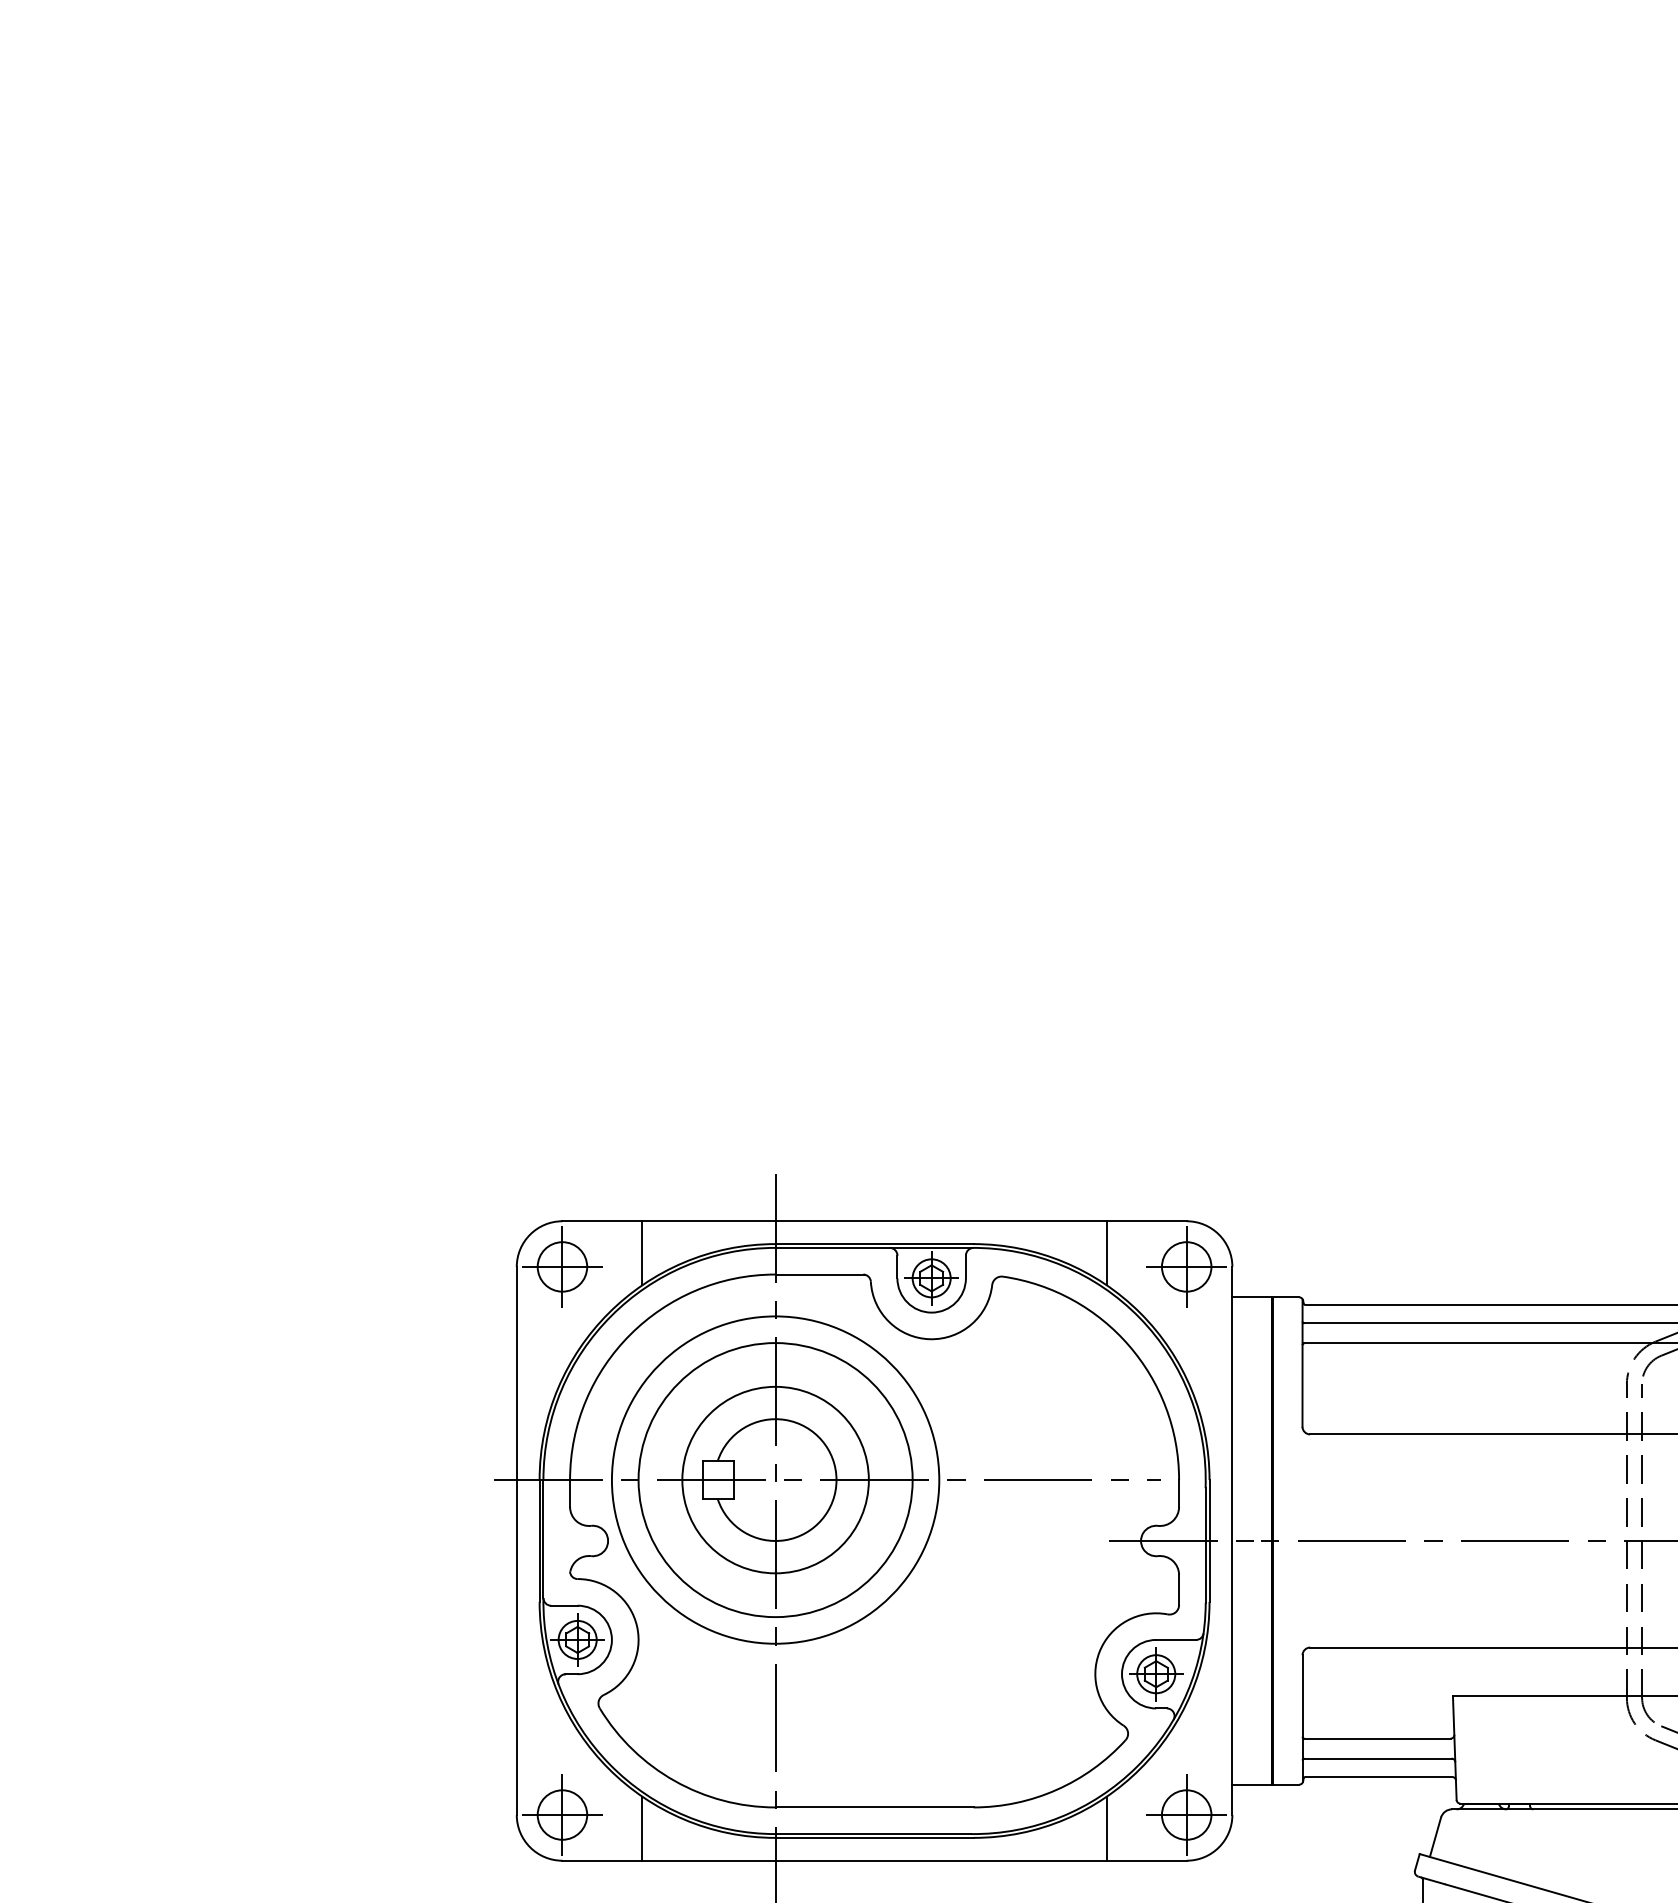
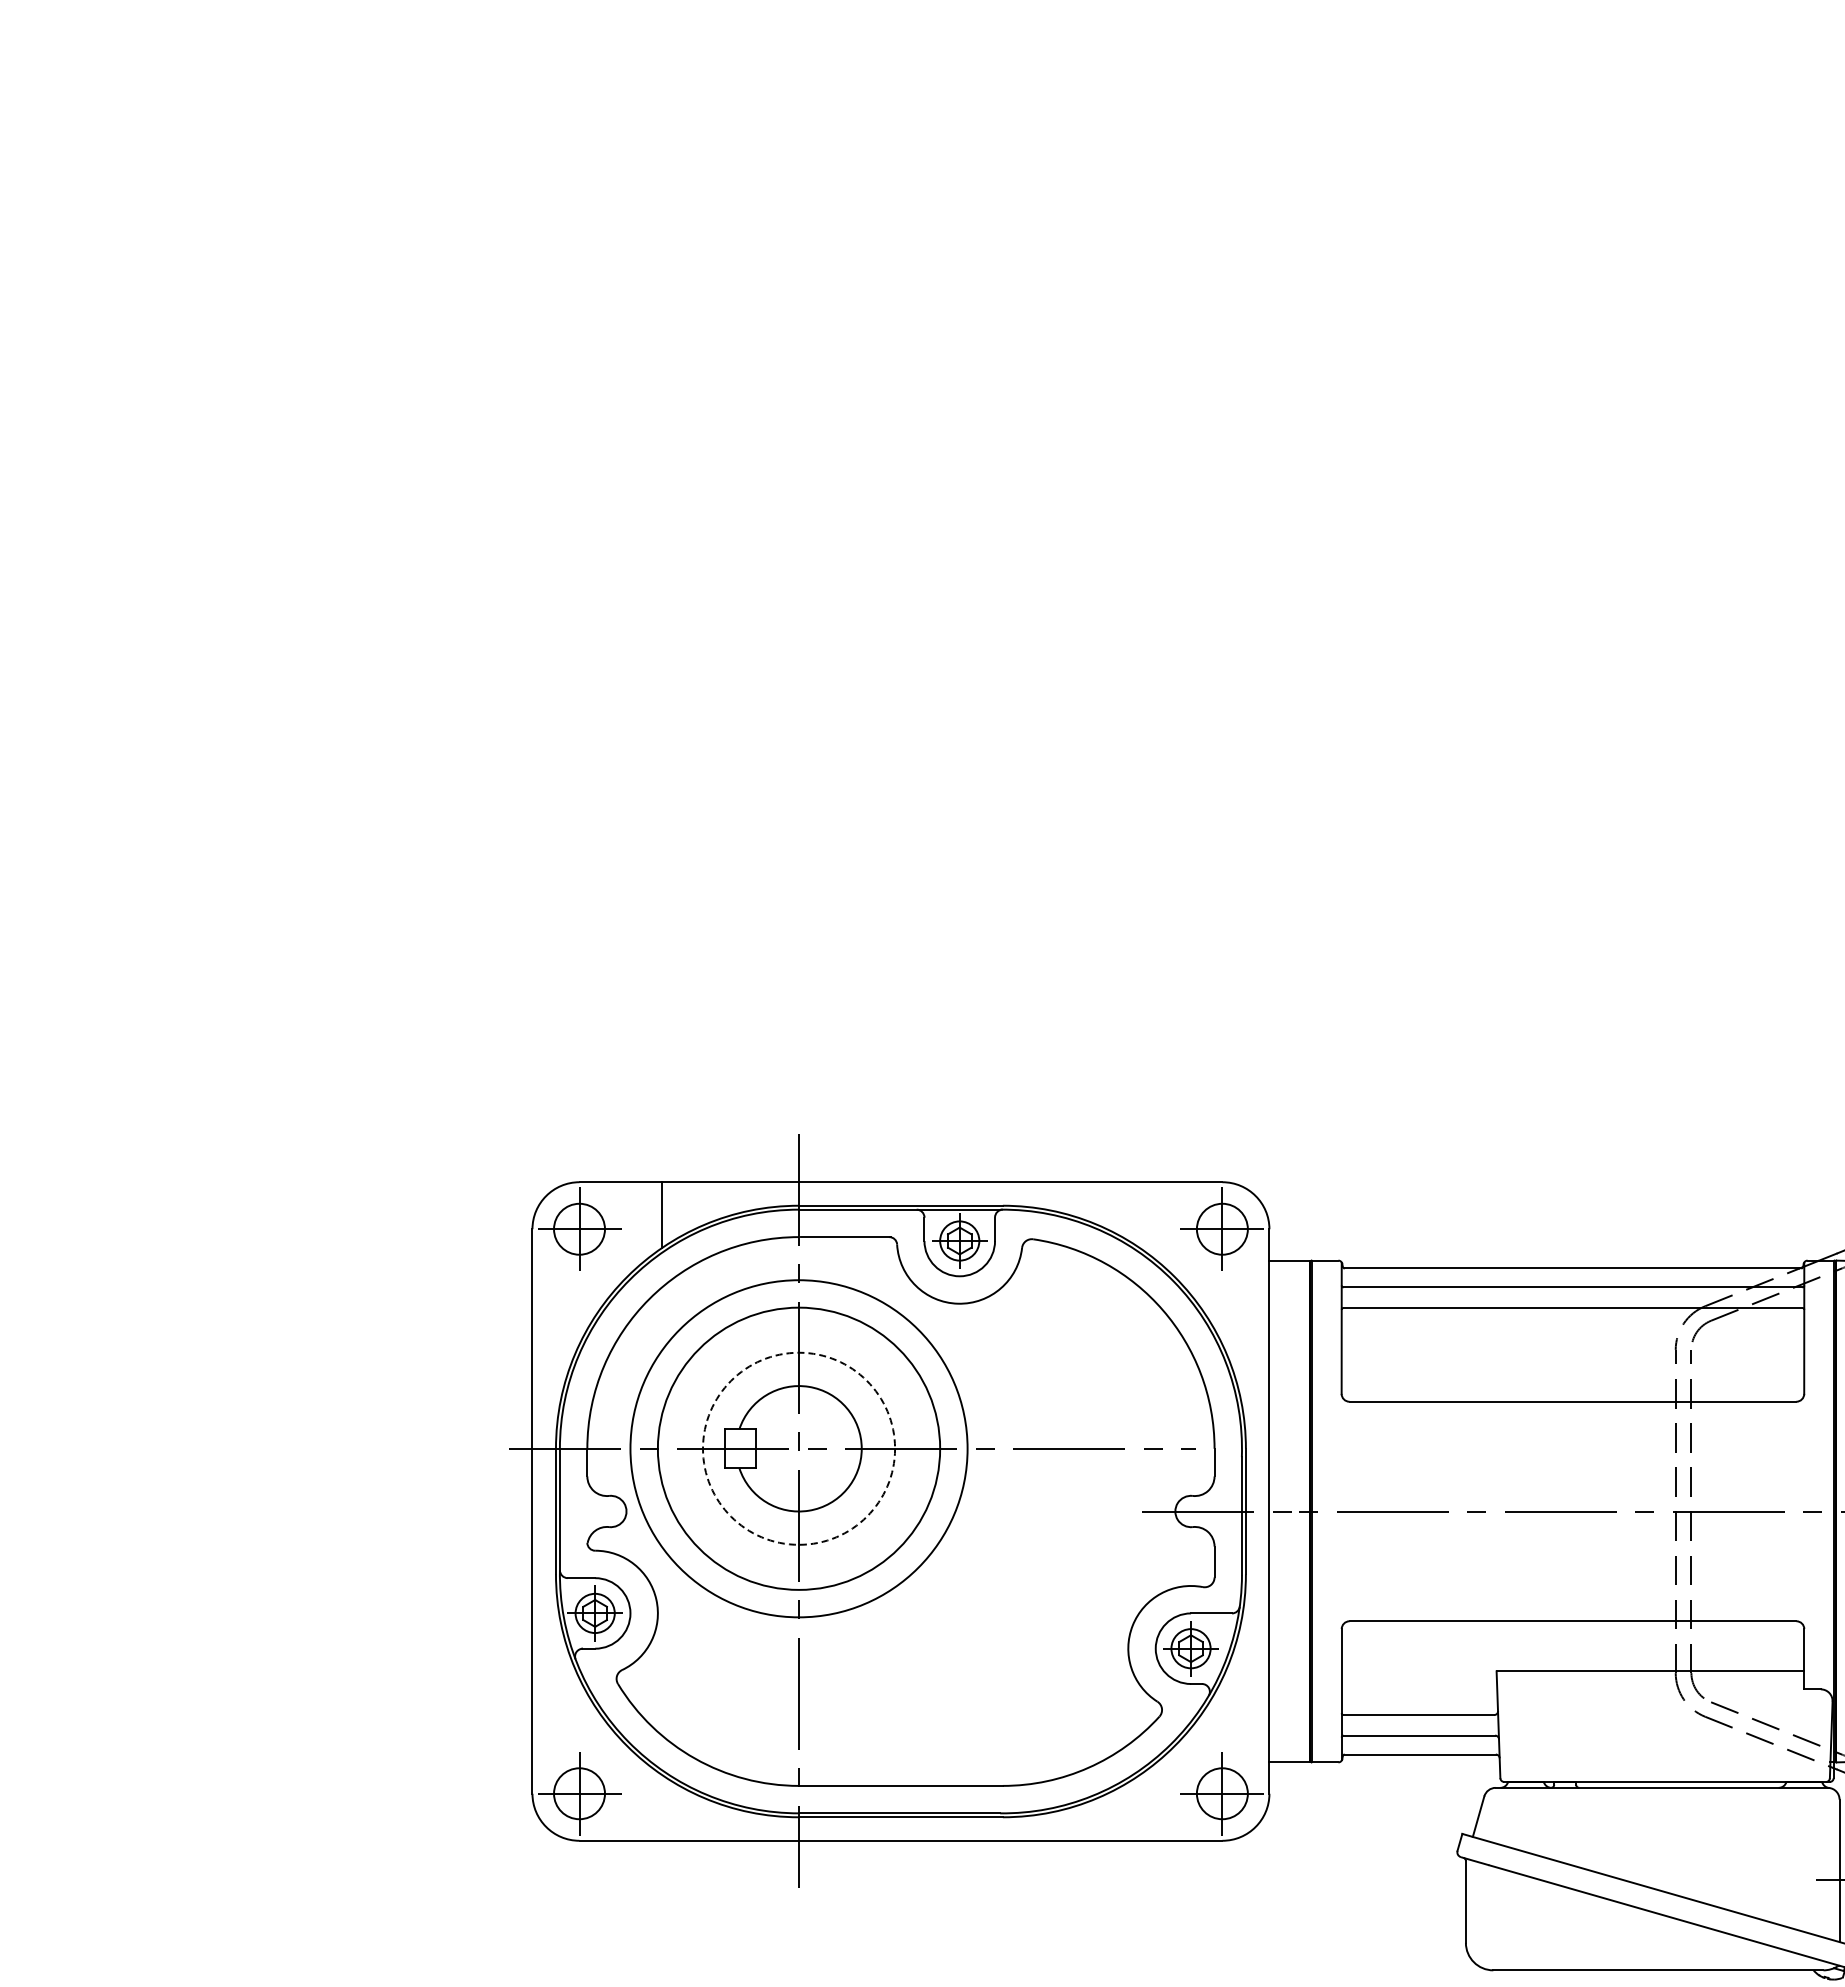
line: (1107, 1253) -> (1140, 1215), removed
circle: (775, 1479) -> (798, 1448), solid -> dashed
line: (642, 1828) -> (661, 1807), removed
line: (1107, 1828) -> (1140, 1807), removed

